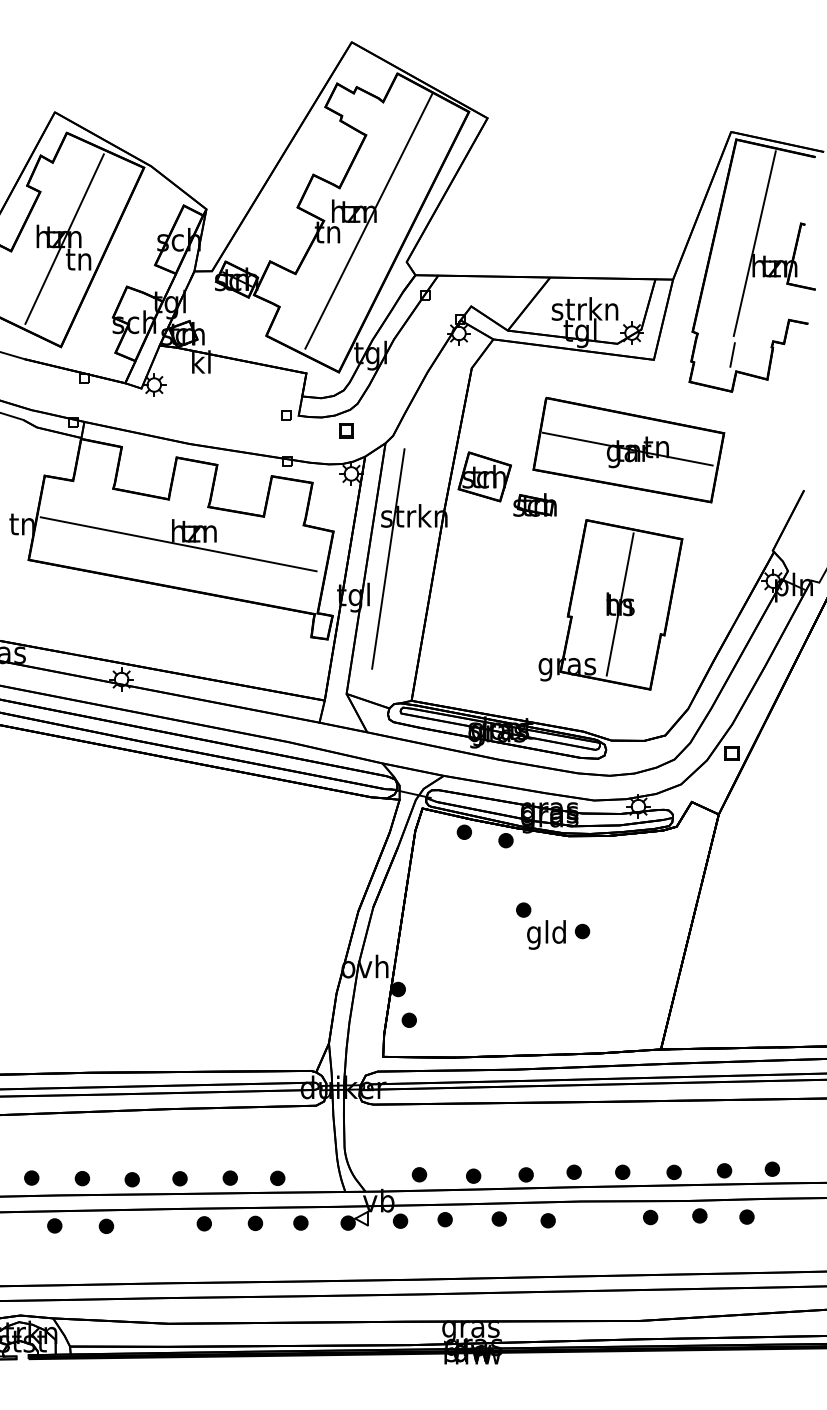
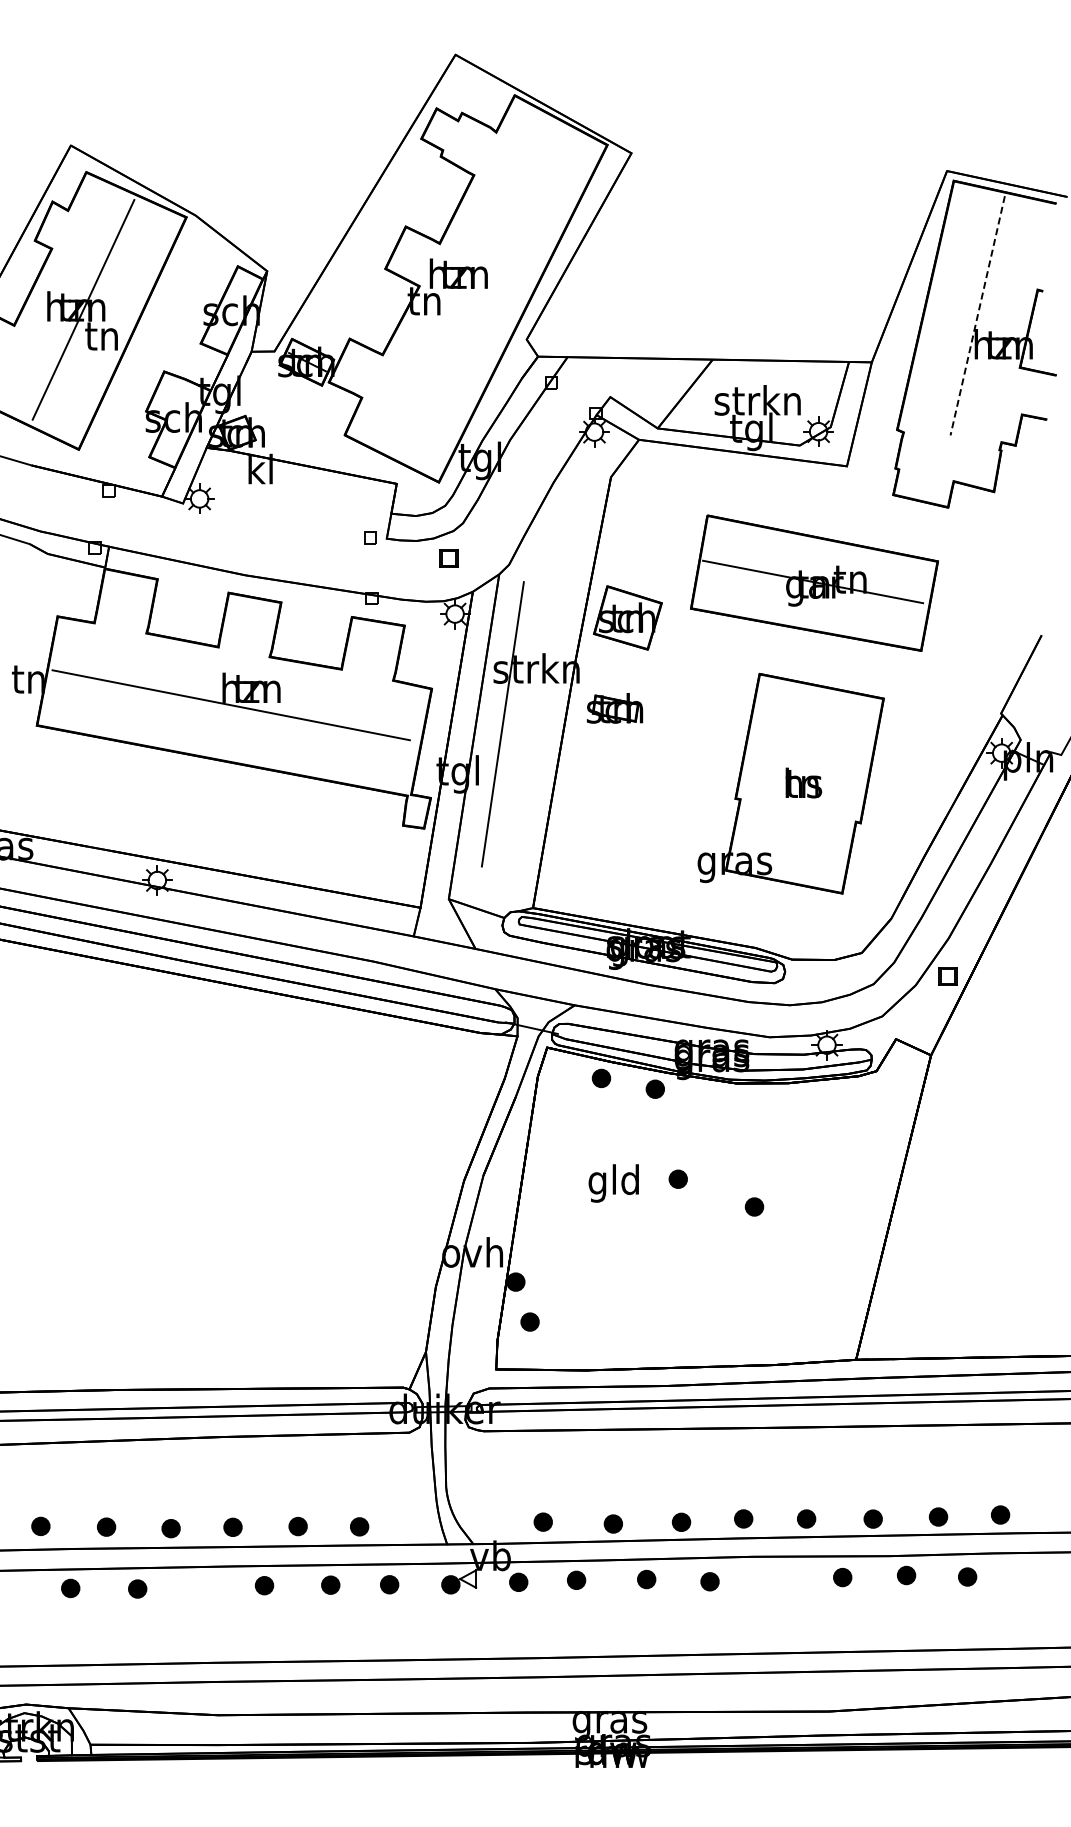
line: (368, 221) -> (477, 286), removed
line: (754, 243) -> (977, 315), solid -> dashed
line: (732, 354) -> (948, 459), removed
part: (535, 505) -> (615, 708), moved
line: (619, 604) -> (802, 783), removed
text: (546, 934) -> (613, 1183), moved

